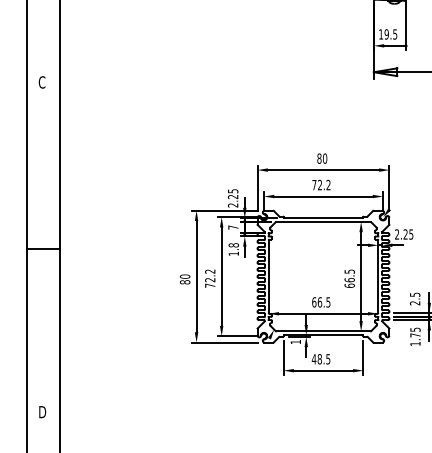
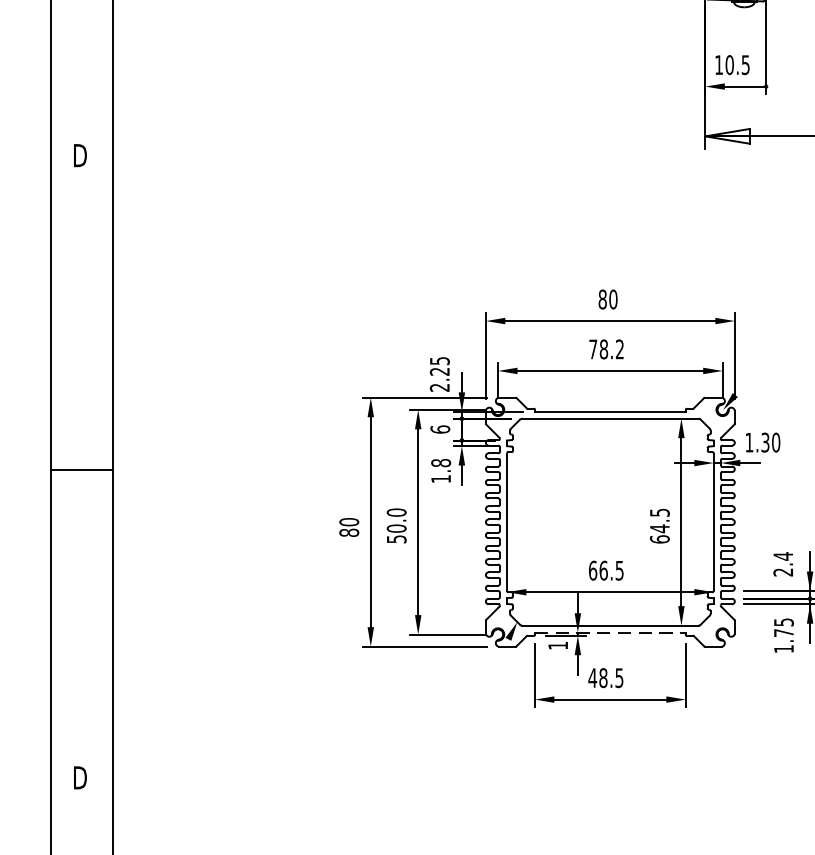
text: (386, 34) -> (729, 65), 19.5 -> 10.5
text: (42, 82) -> (80, 155), C -> D
text: (320, 185) -> (604, 350), 72.2 -> 78.2
text: (233, 227) -> (440, 429), 7 -> 6
text: (404, 234) -> (763, 442), 2.25 -> 1.30
text: (210, 278) -> (397, 525), 72.2 -> 50.0
text: (349, 280) -> (659, 529), 66.5 -> 64.5
text: (415, 294) -> (784, 555), 2.5 -> 2.4
line: (323, 335) -> (610, 633), solid -> dashed

